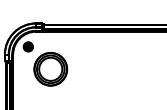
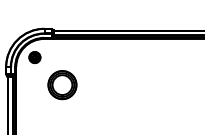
part: (50, 69) -> (62, 85), size x0.7

